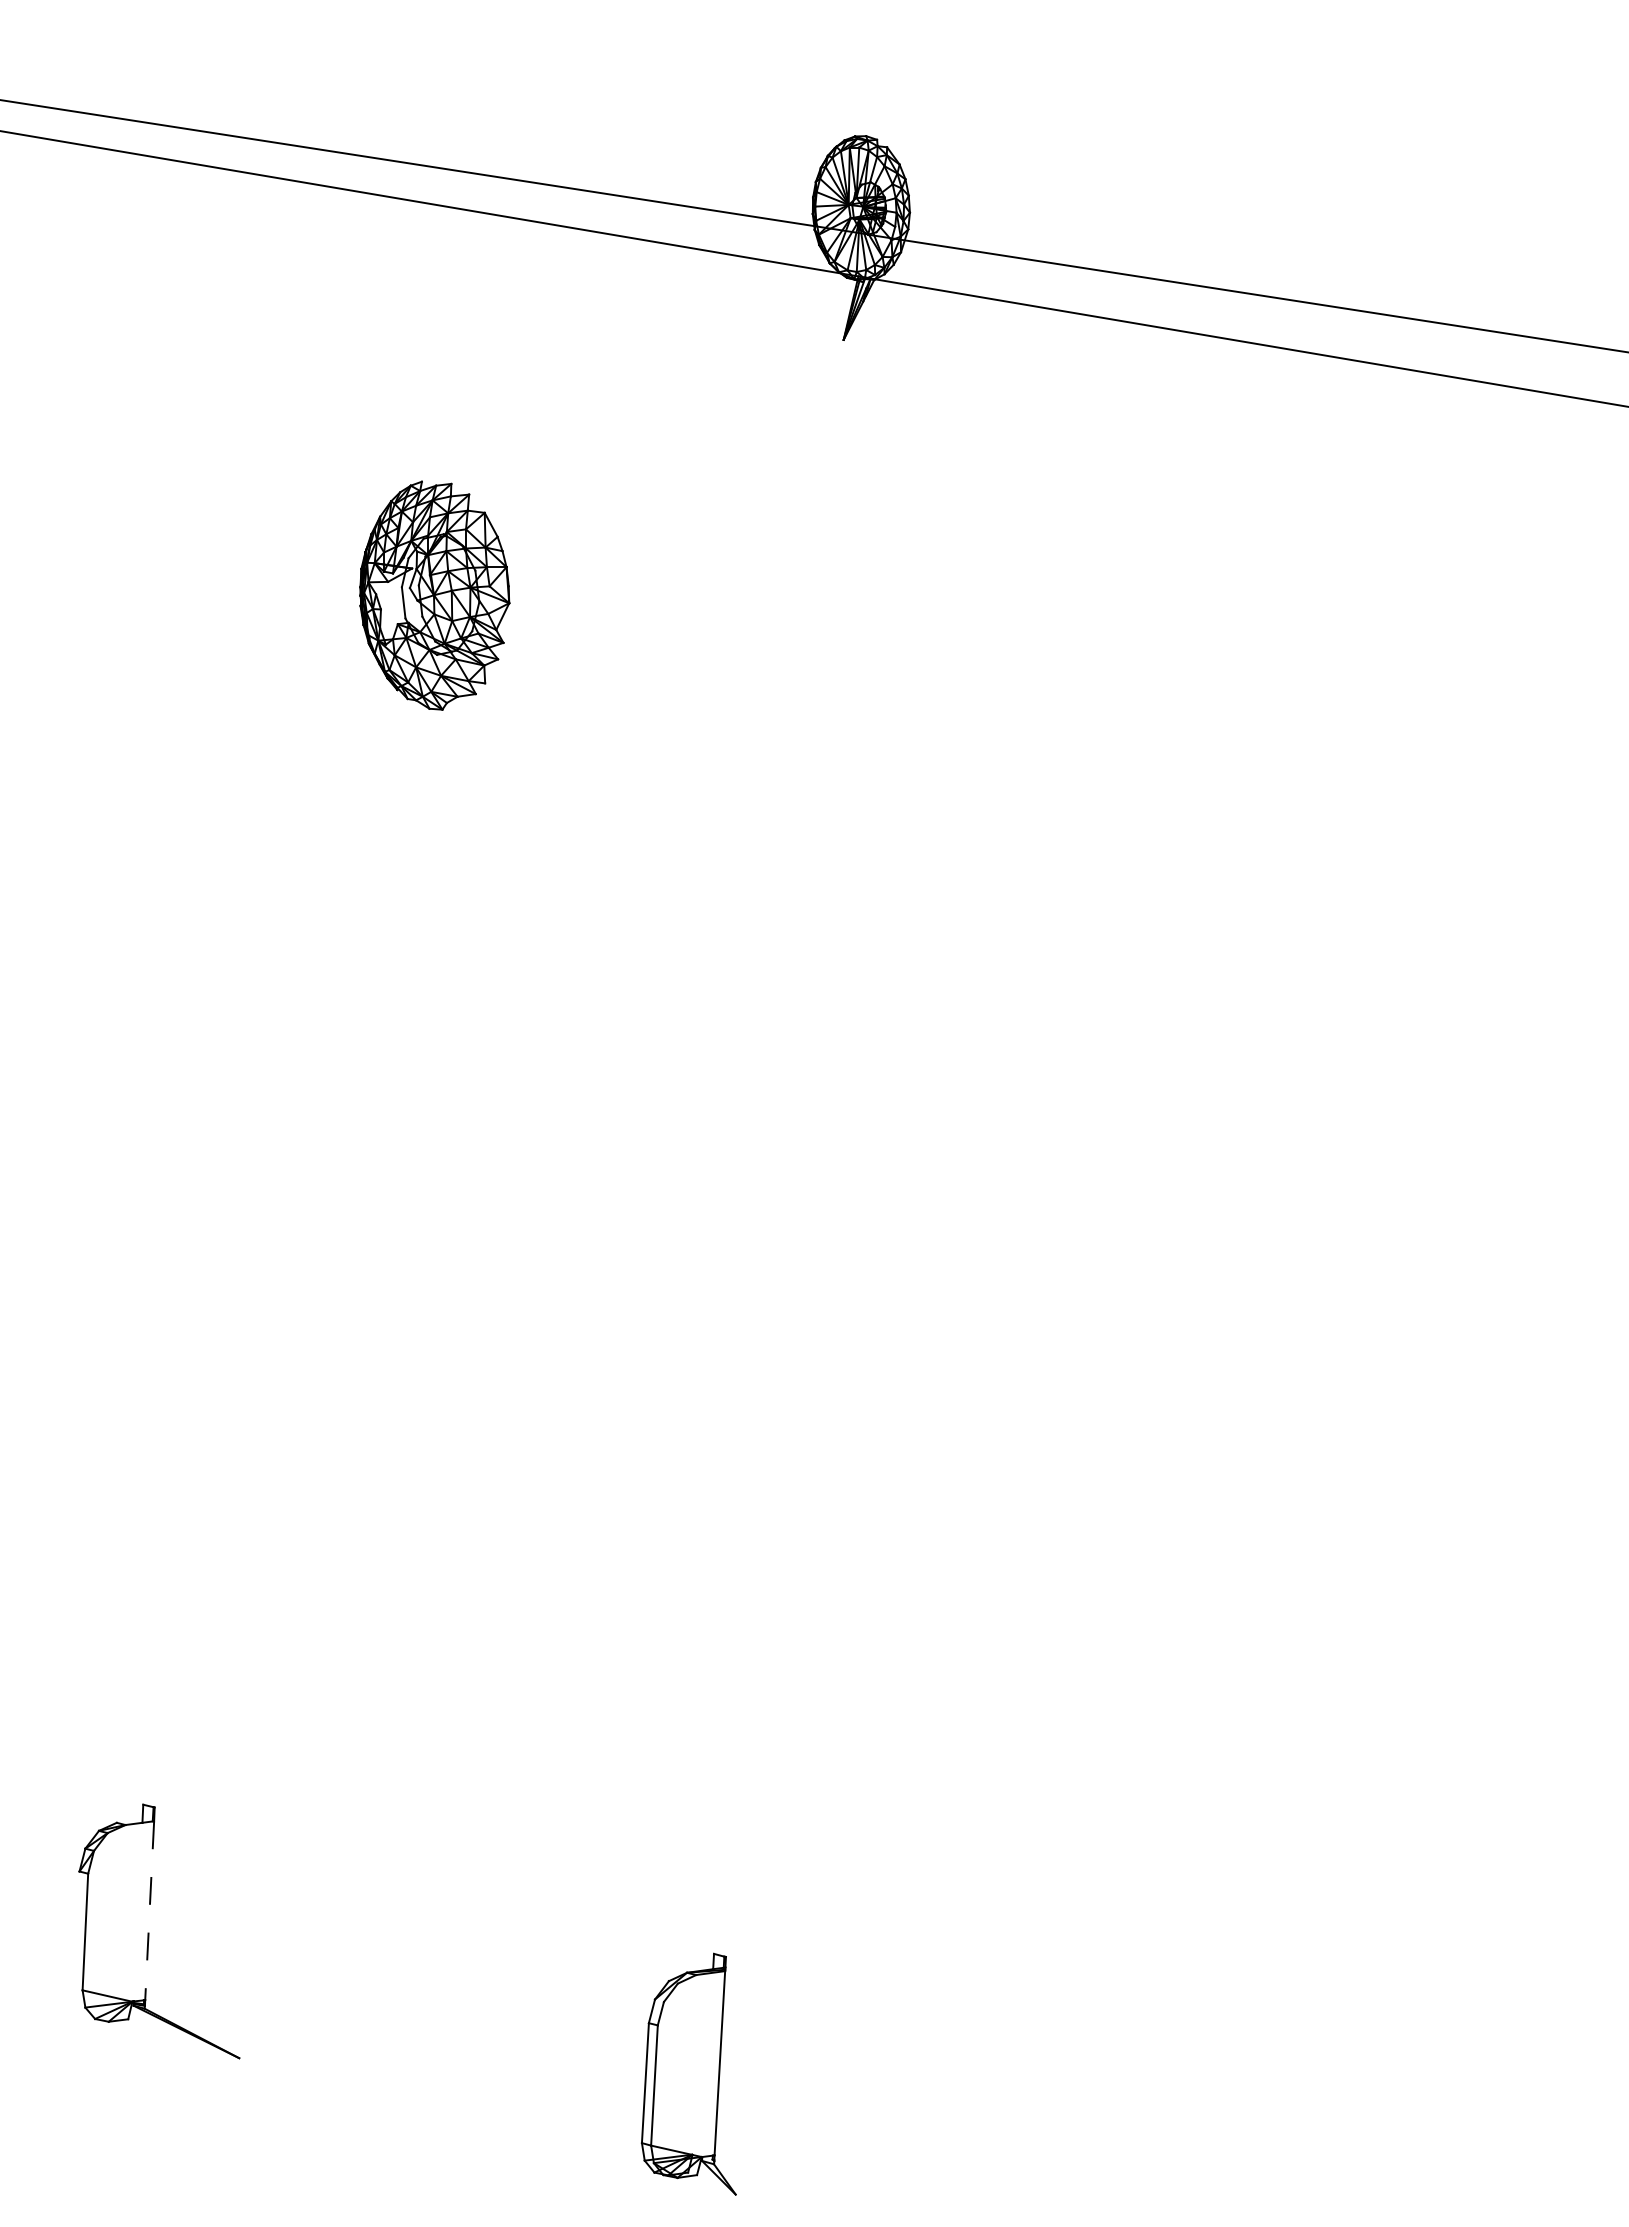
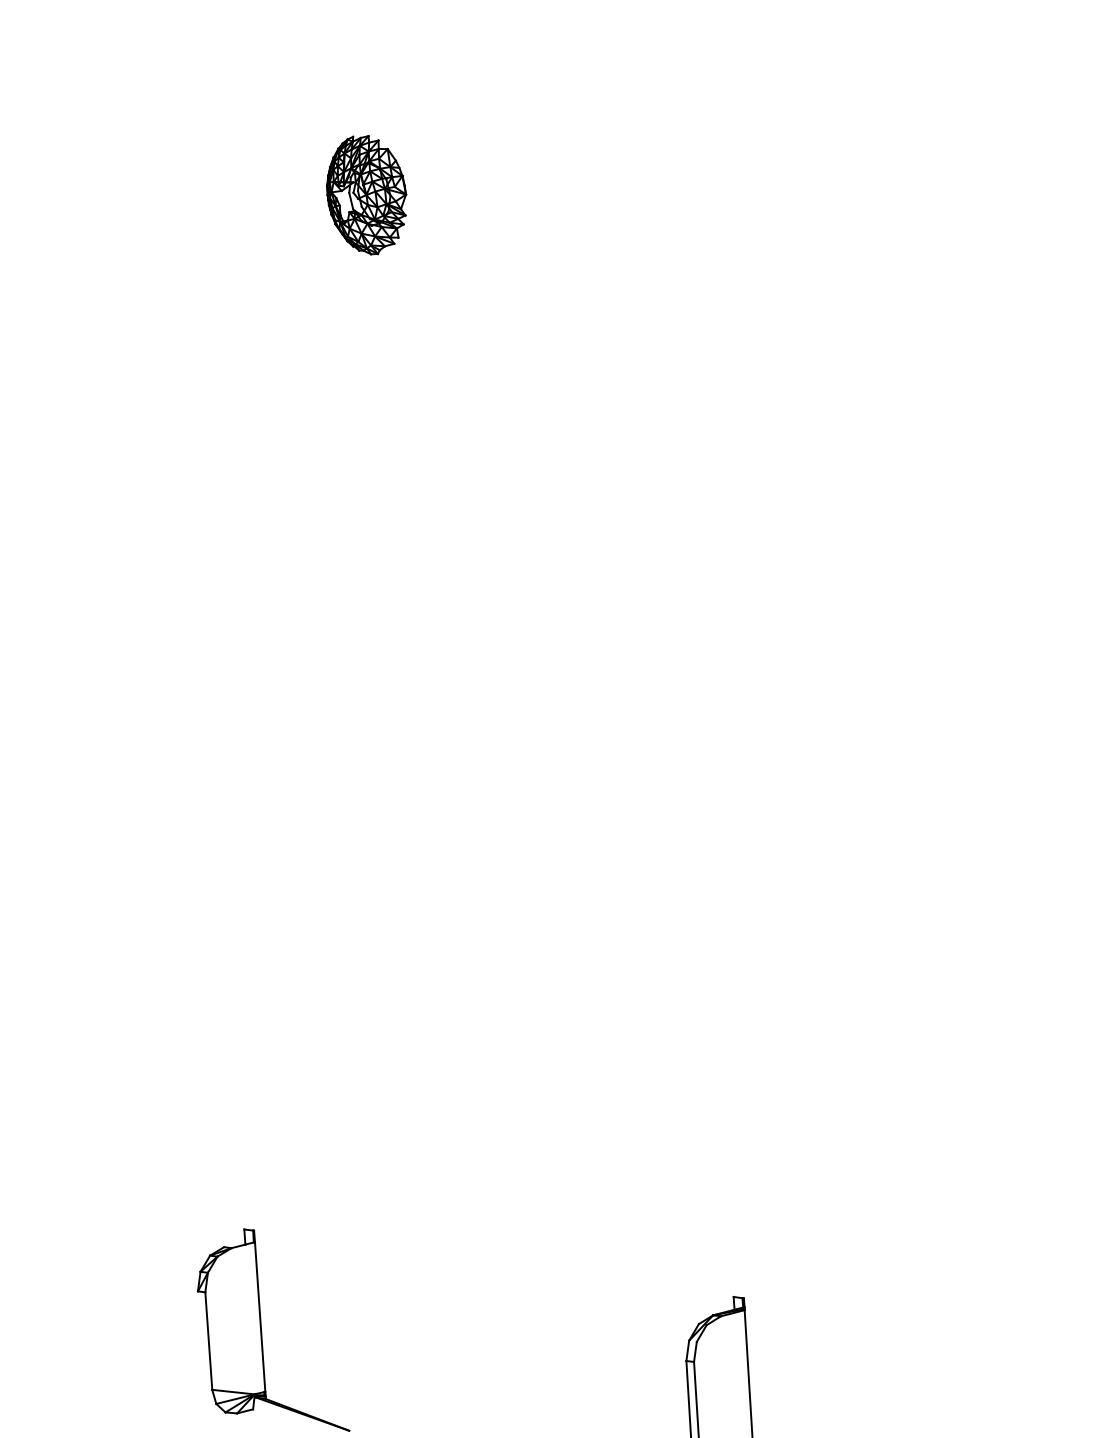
part: (434, 595) -> (366, 195), size x0.62
line: (149, 1911) -> (260, 1317), dashed -> solid

